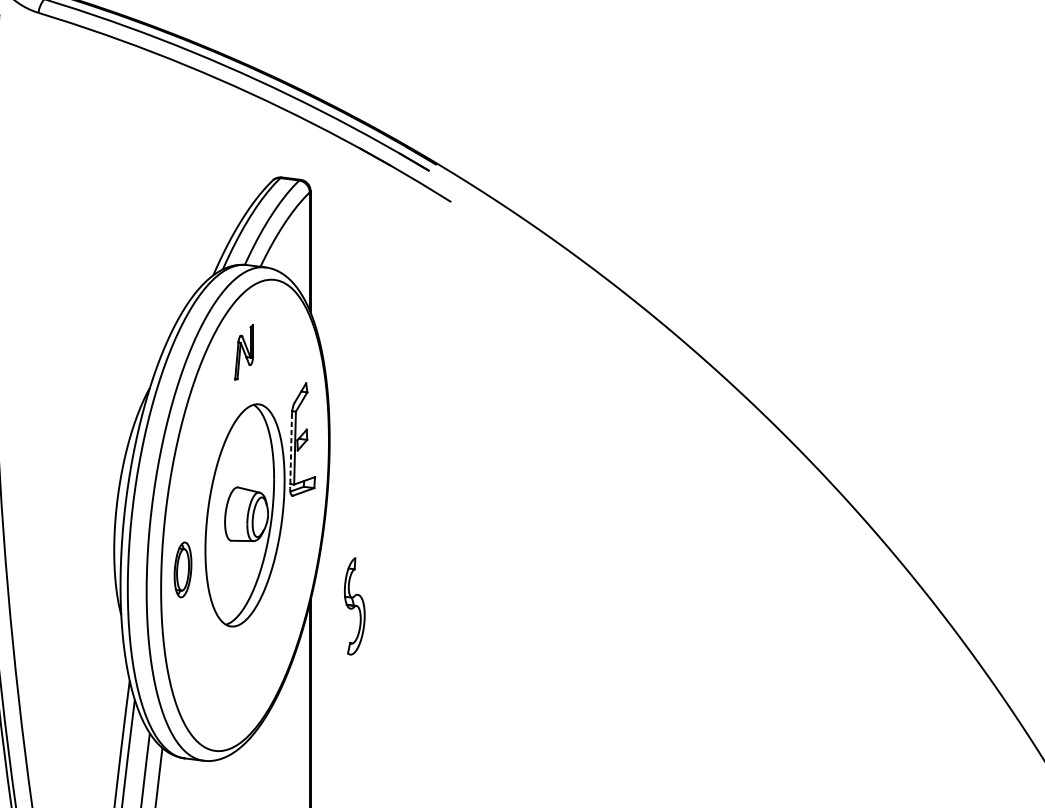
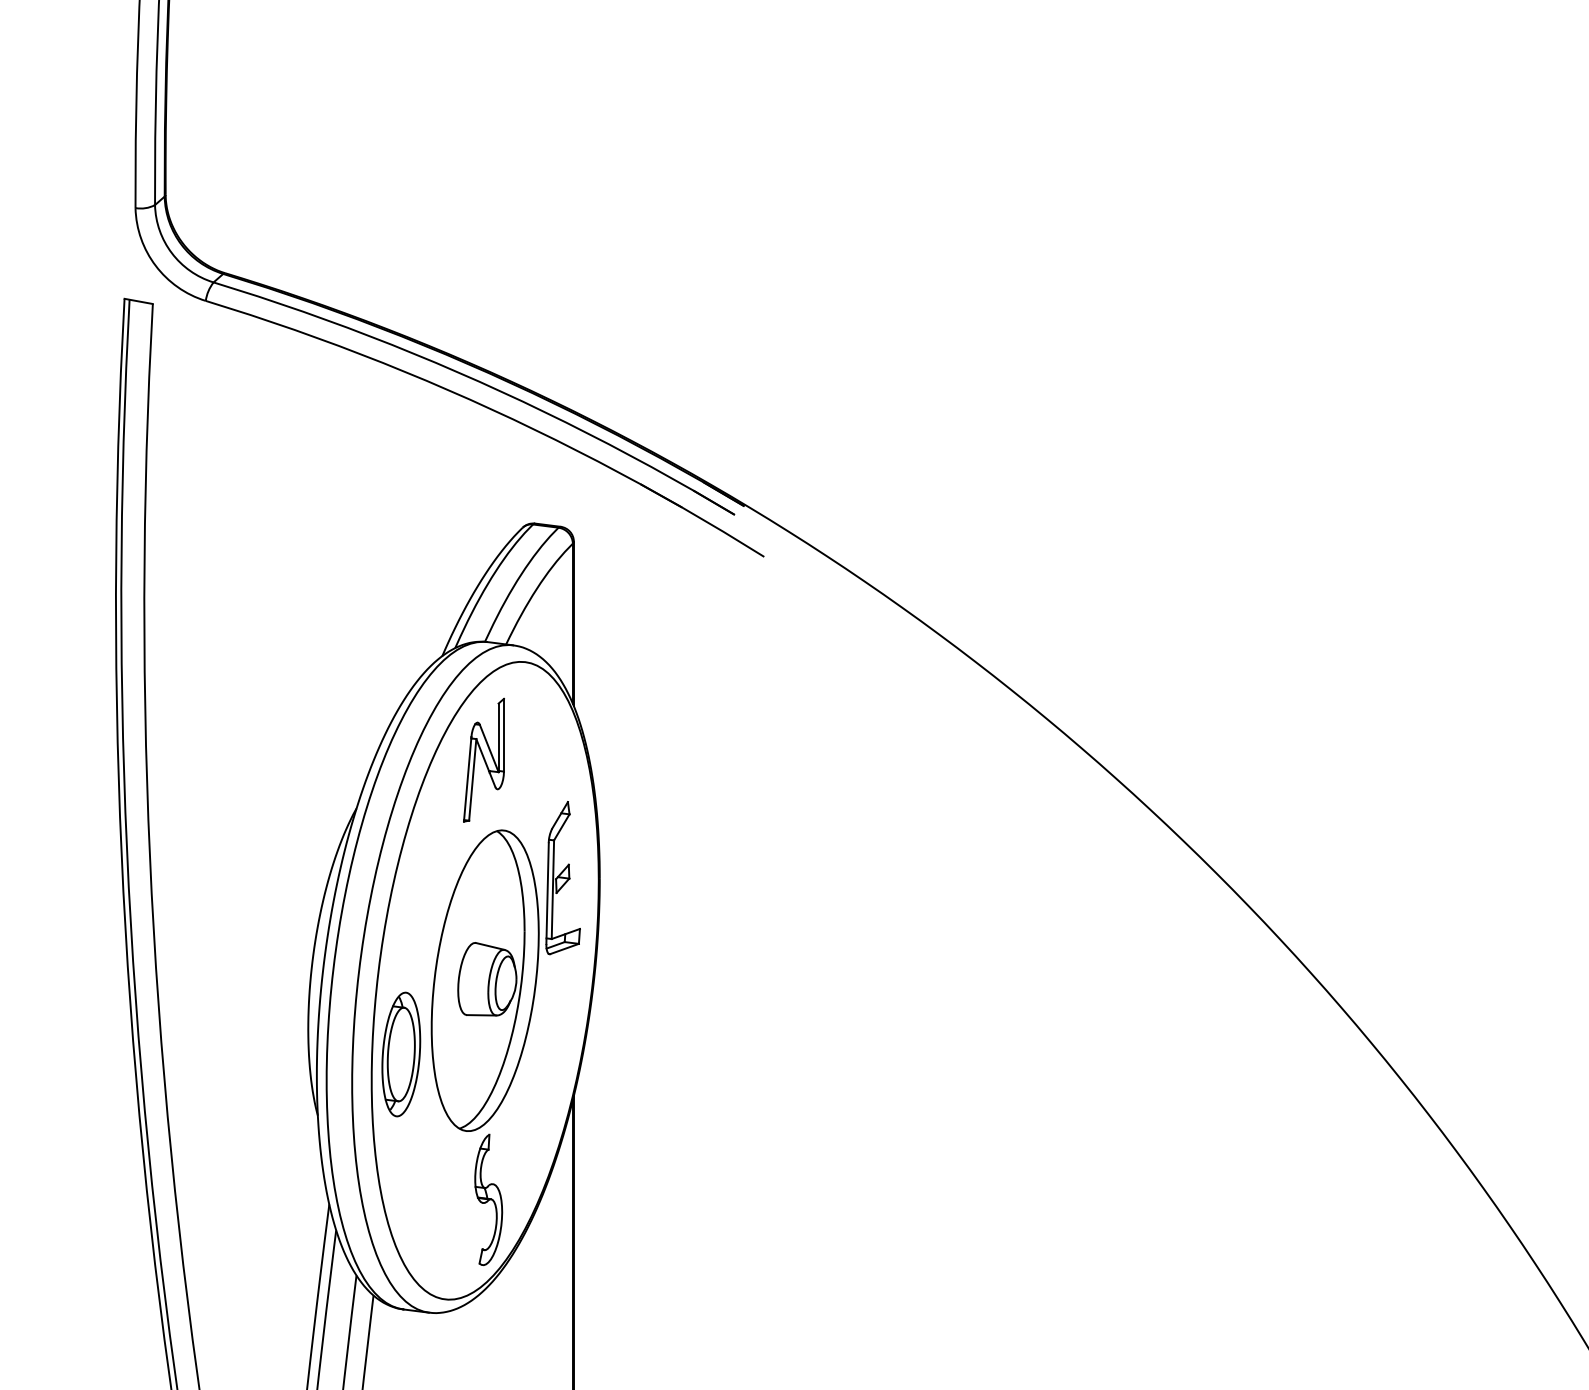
part: (243, 351) -> (483, 759), size x1.67
line: (291, 451) -> (547, 894), dashed -> solid
part: (183, 569) -> (401, 1054), size x1.67
part: (354, 606) -> (488, 1199), moved

